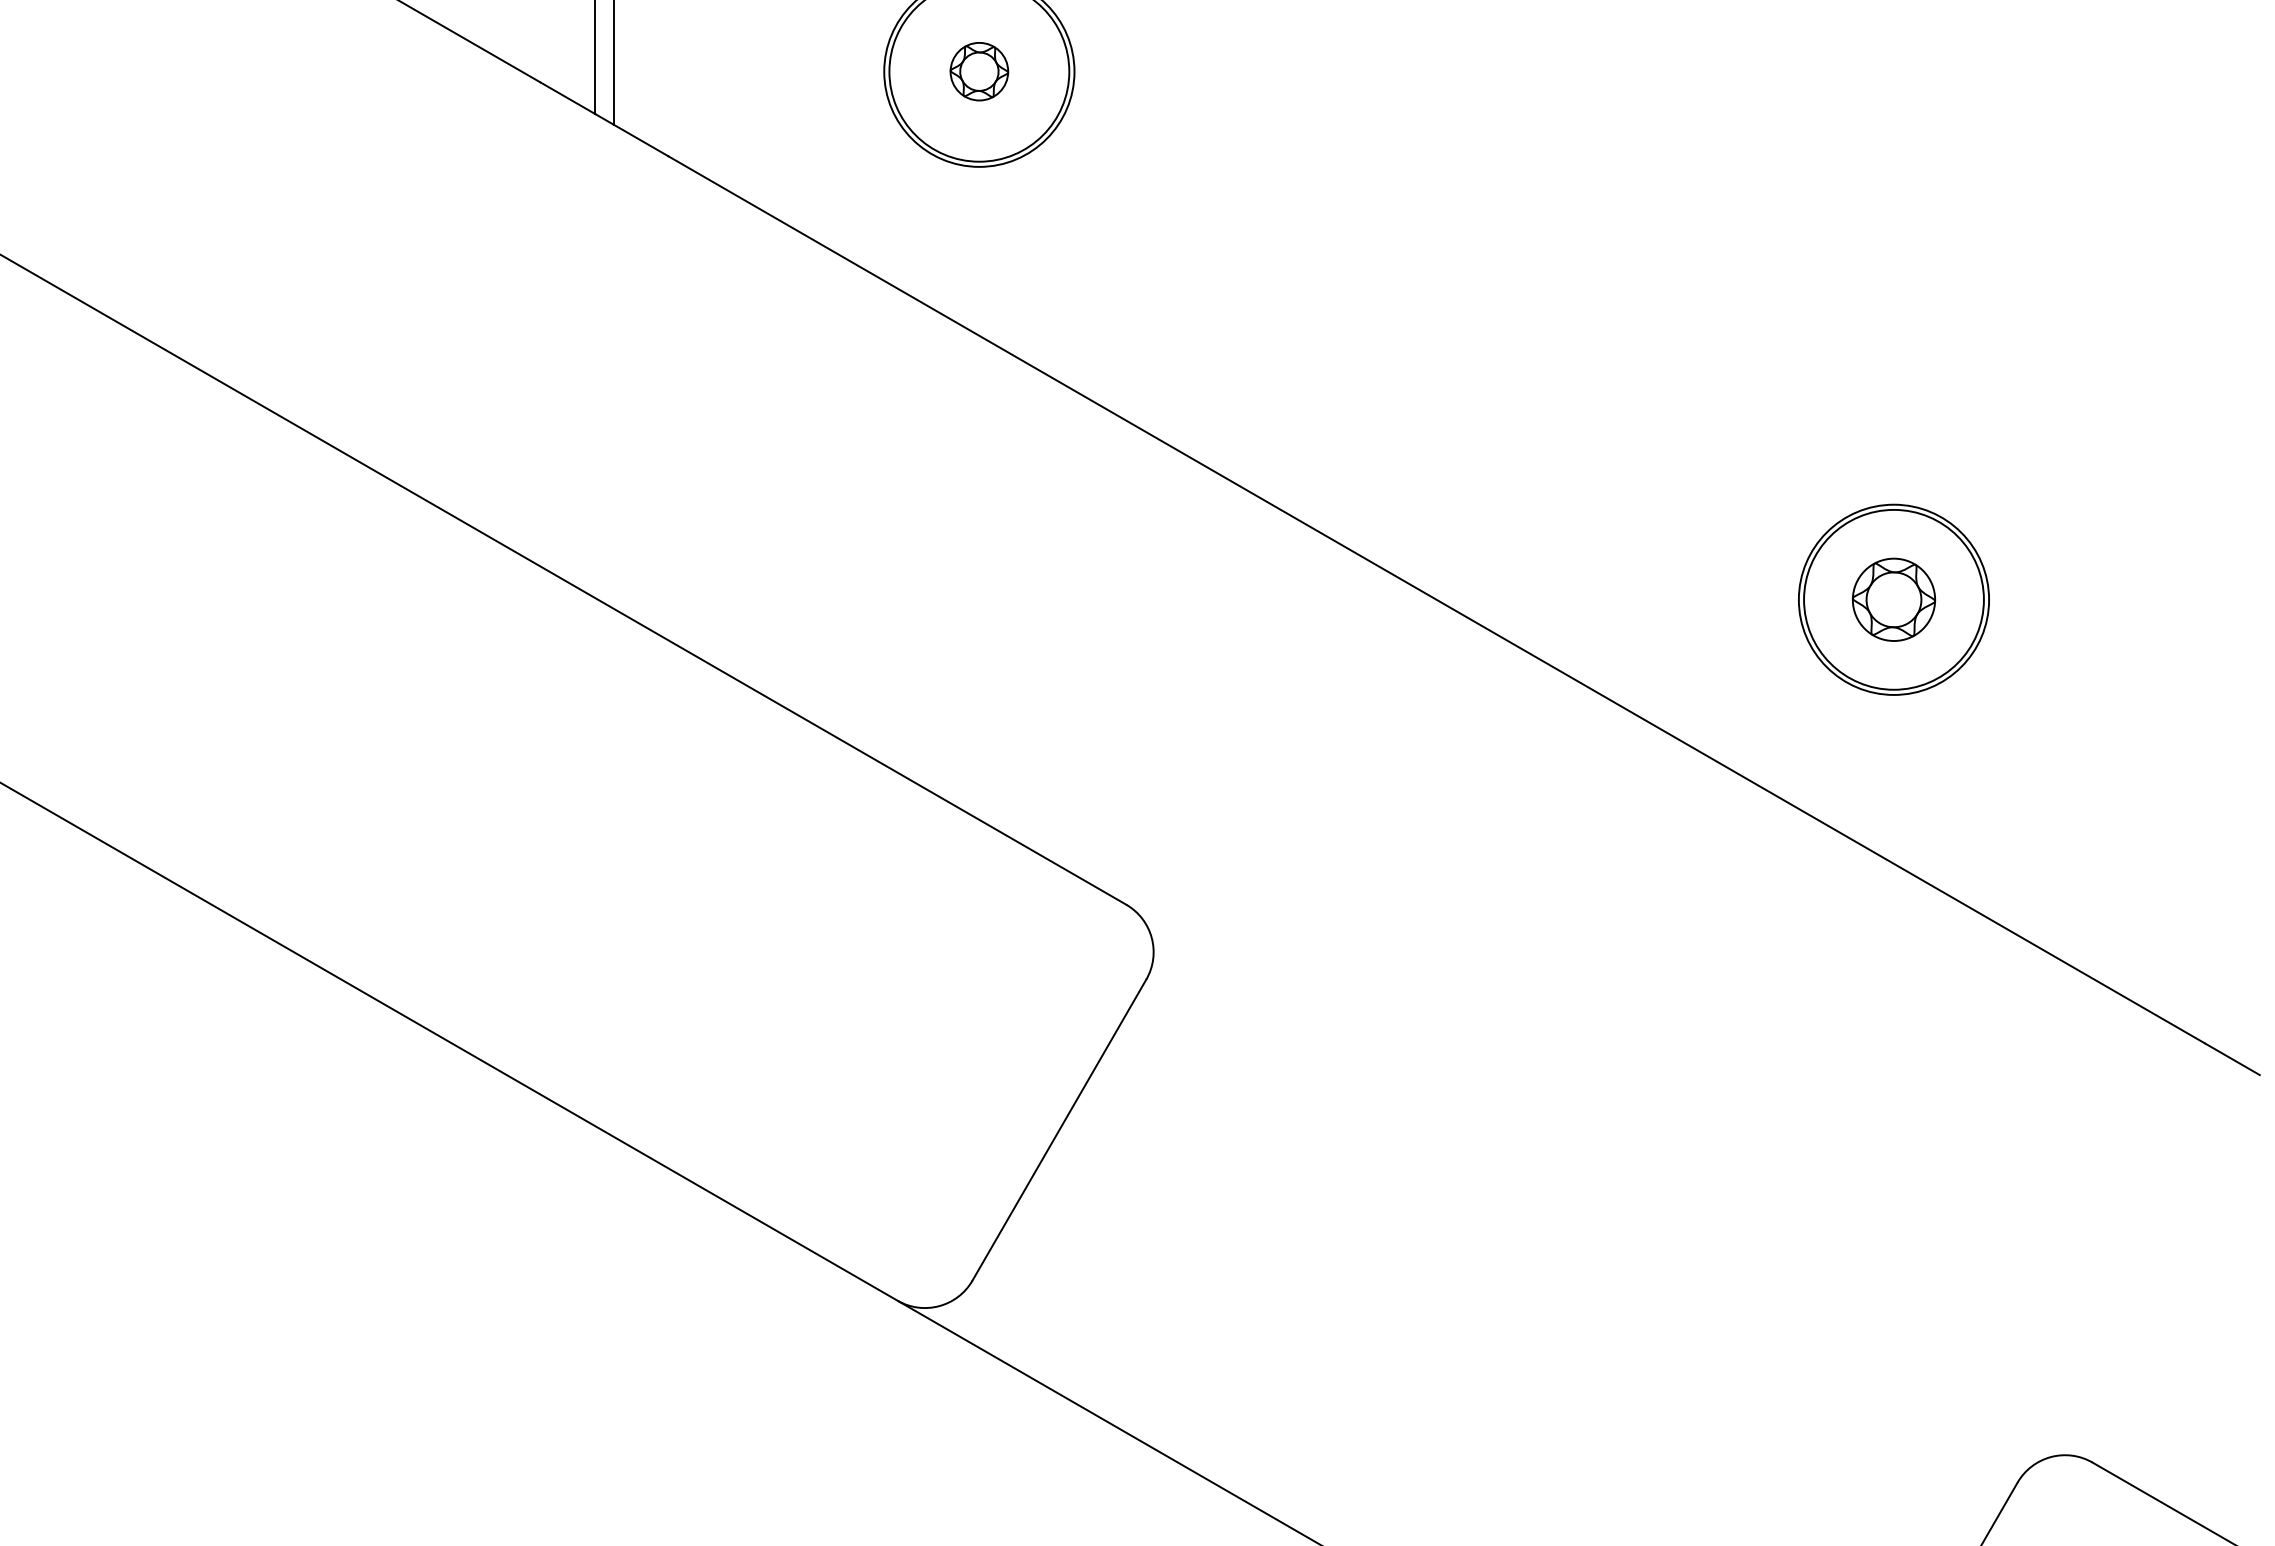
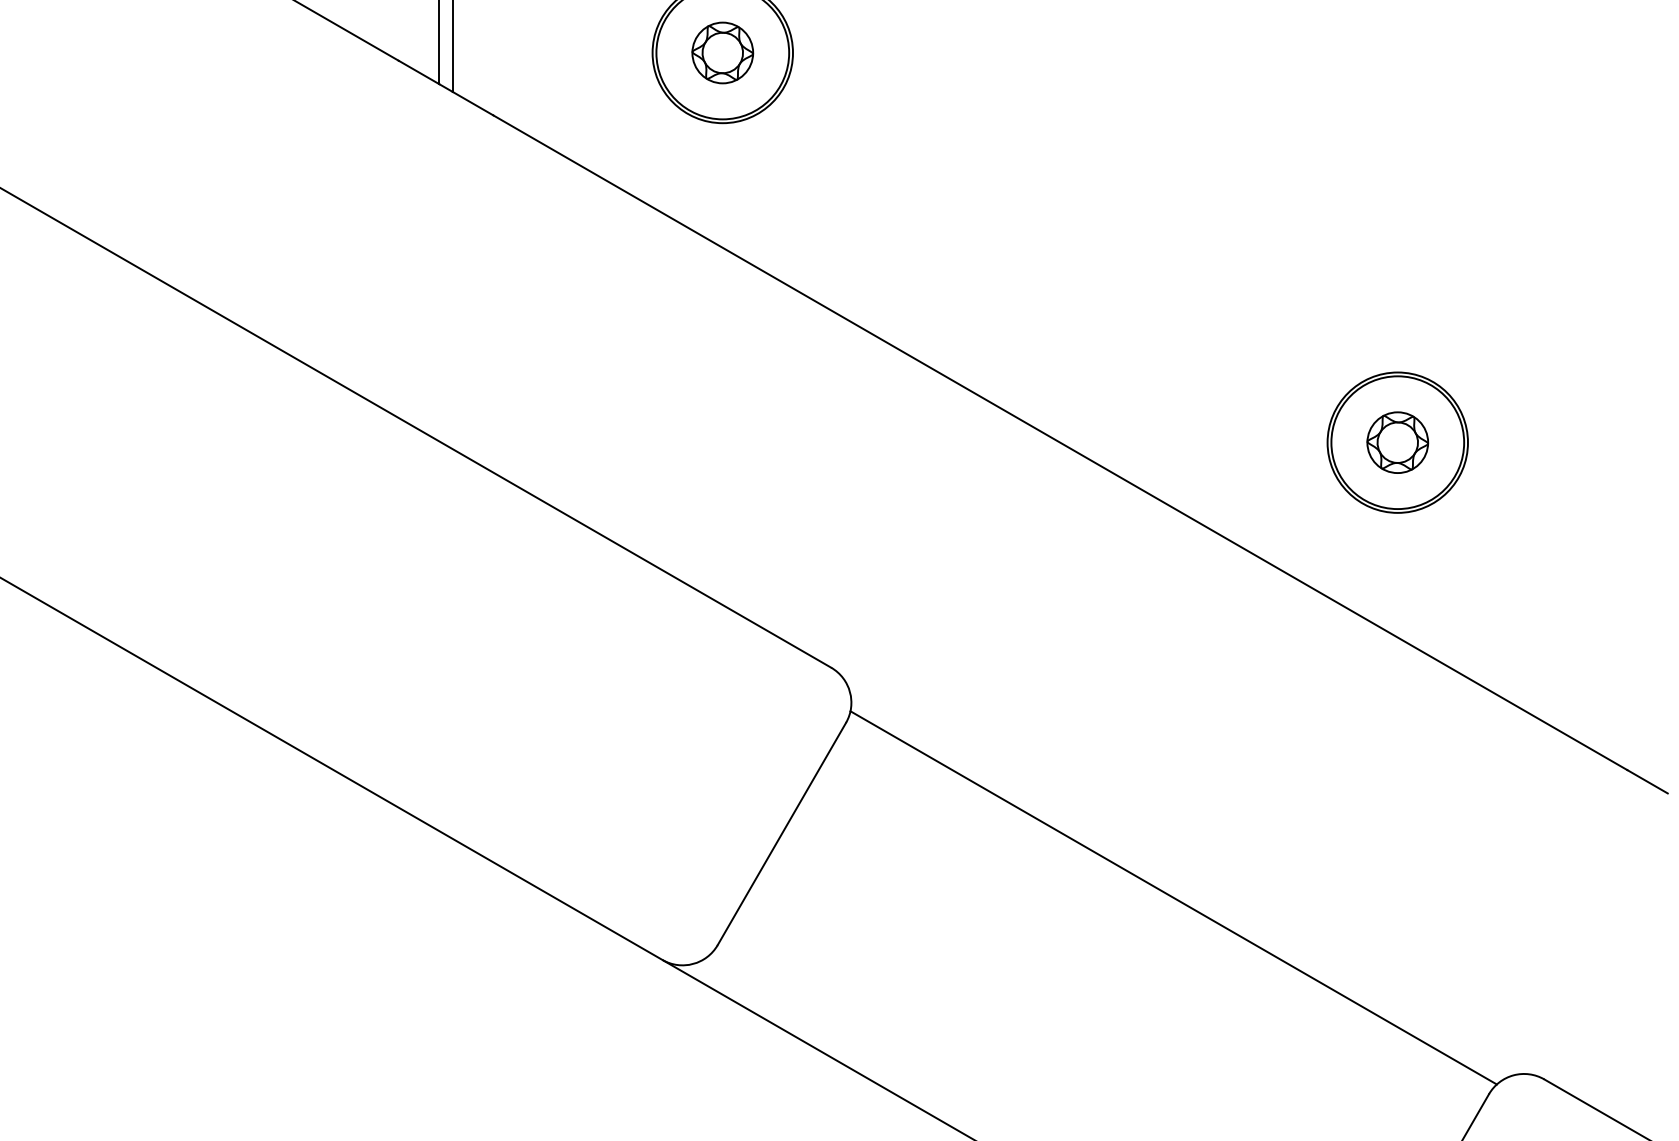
part: (979, 71) -> (722, 52), size x1.43
line: (1590, 1216) -> (1173, 897), added

